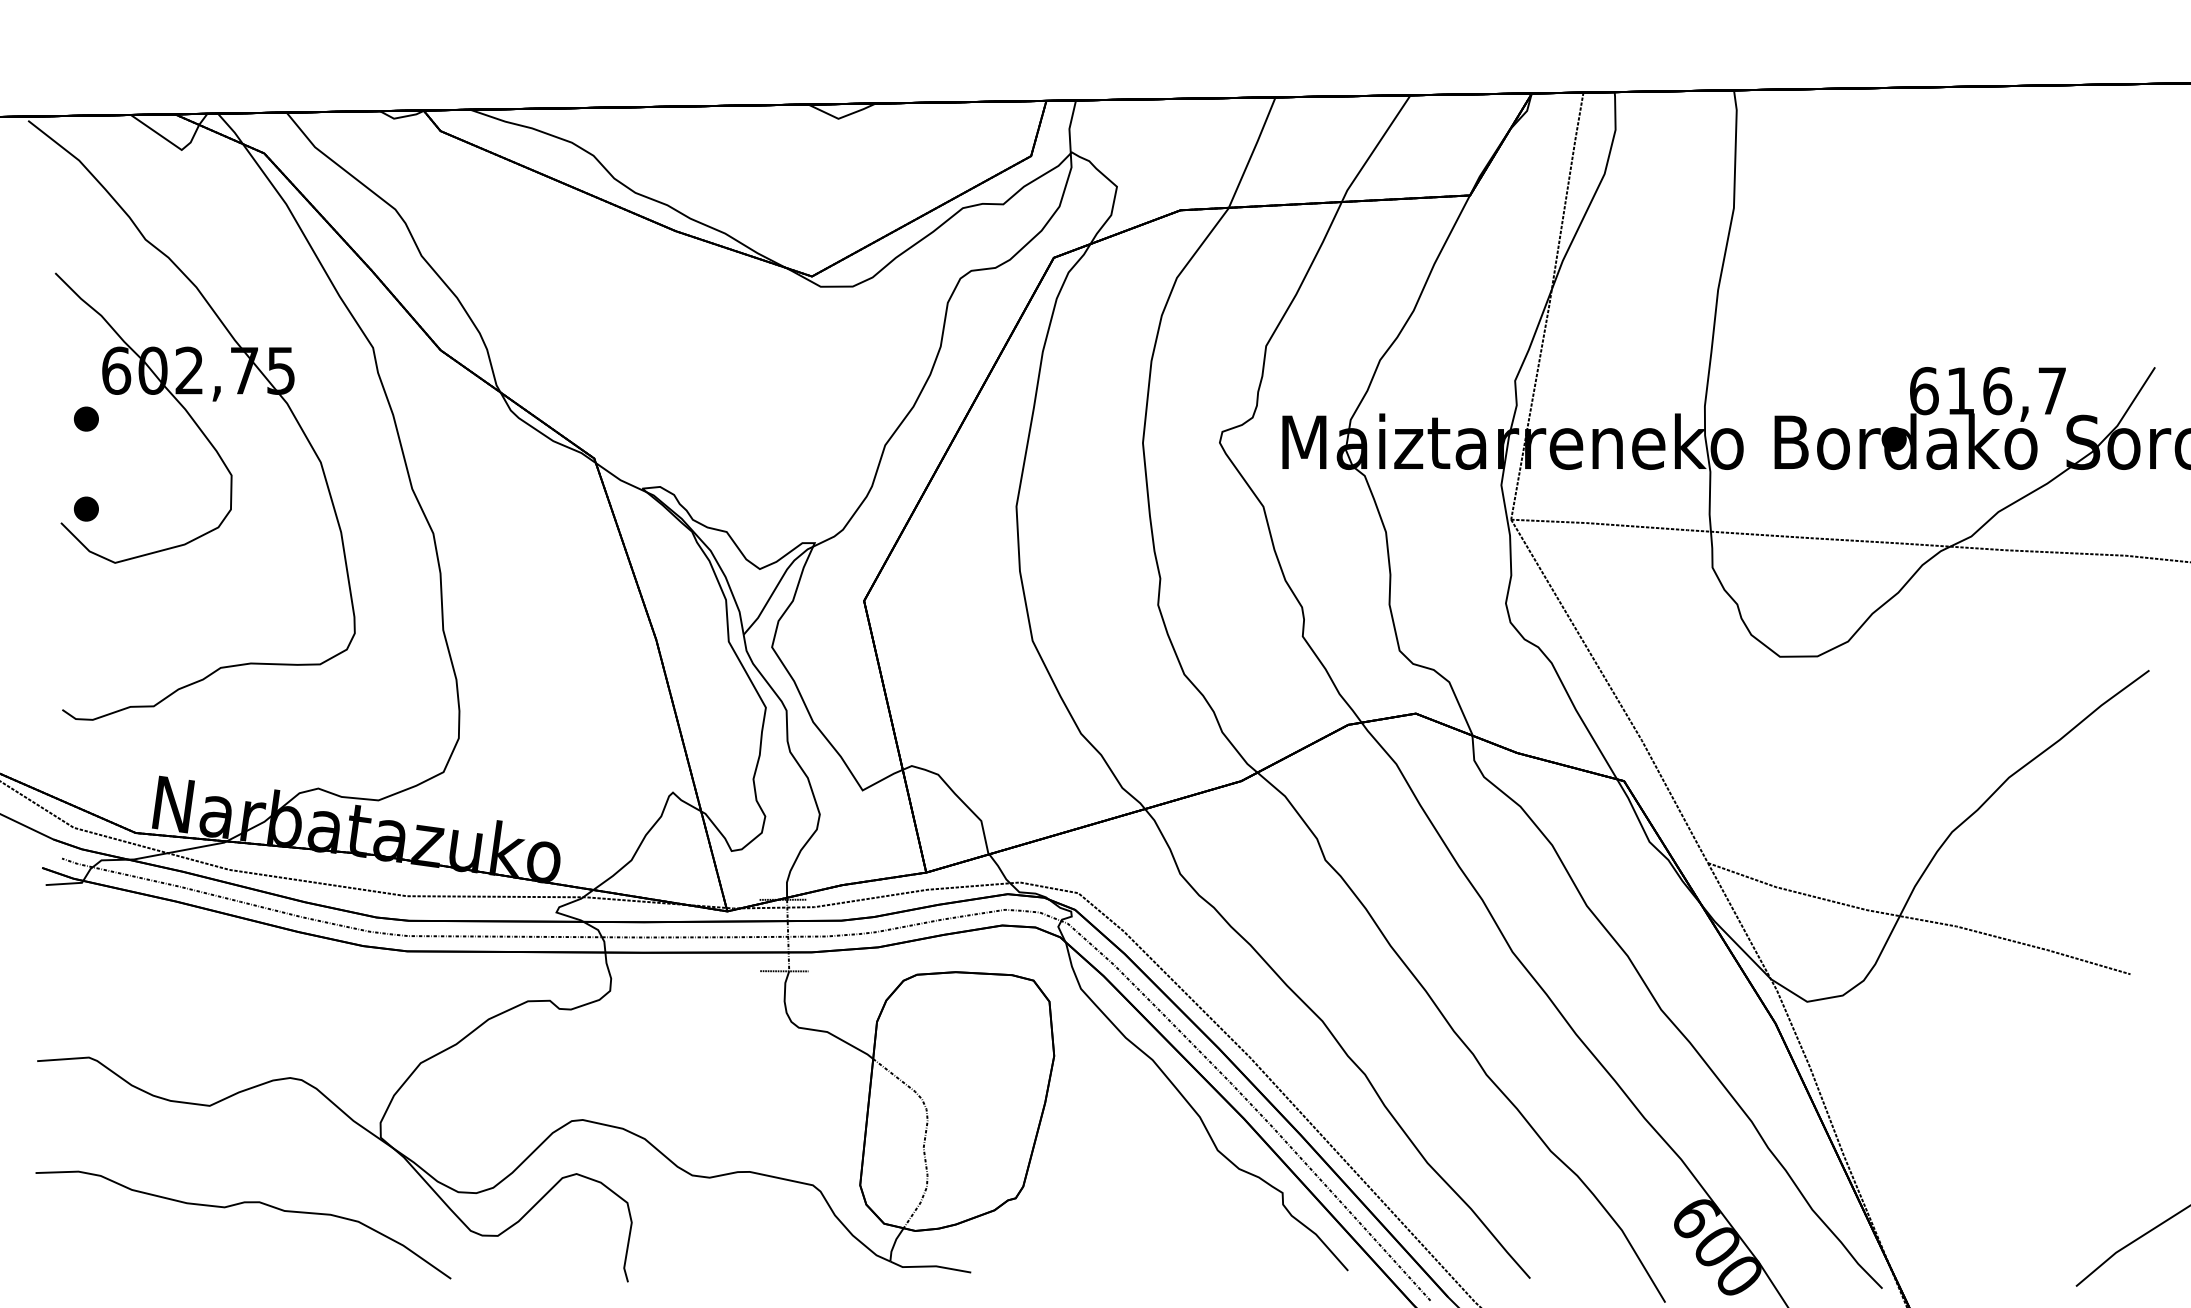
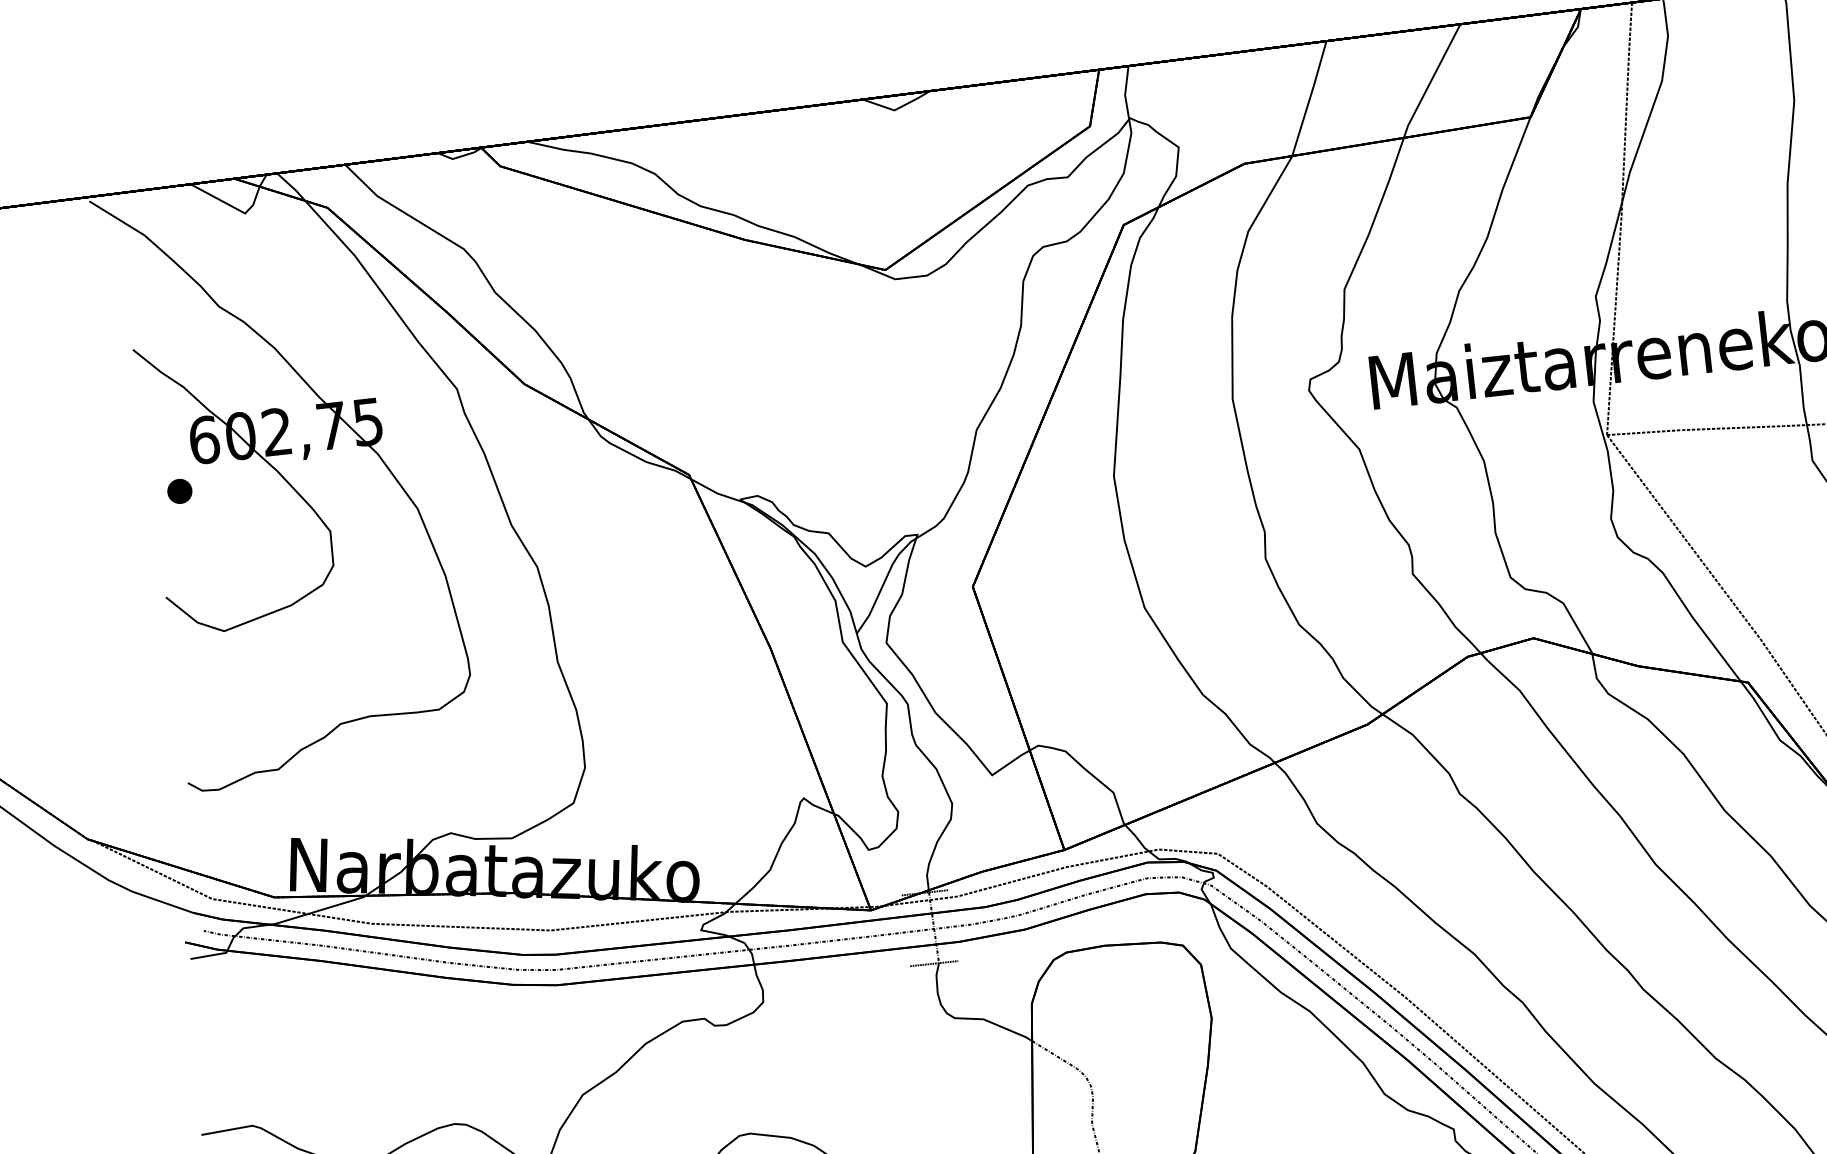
part: (86, 508) -> (189, 580), removed

